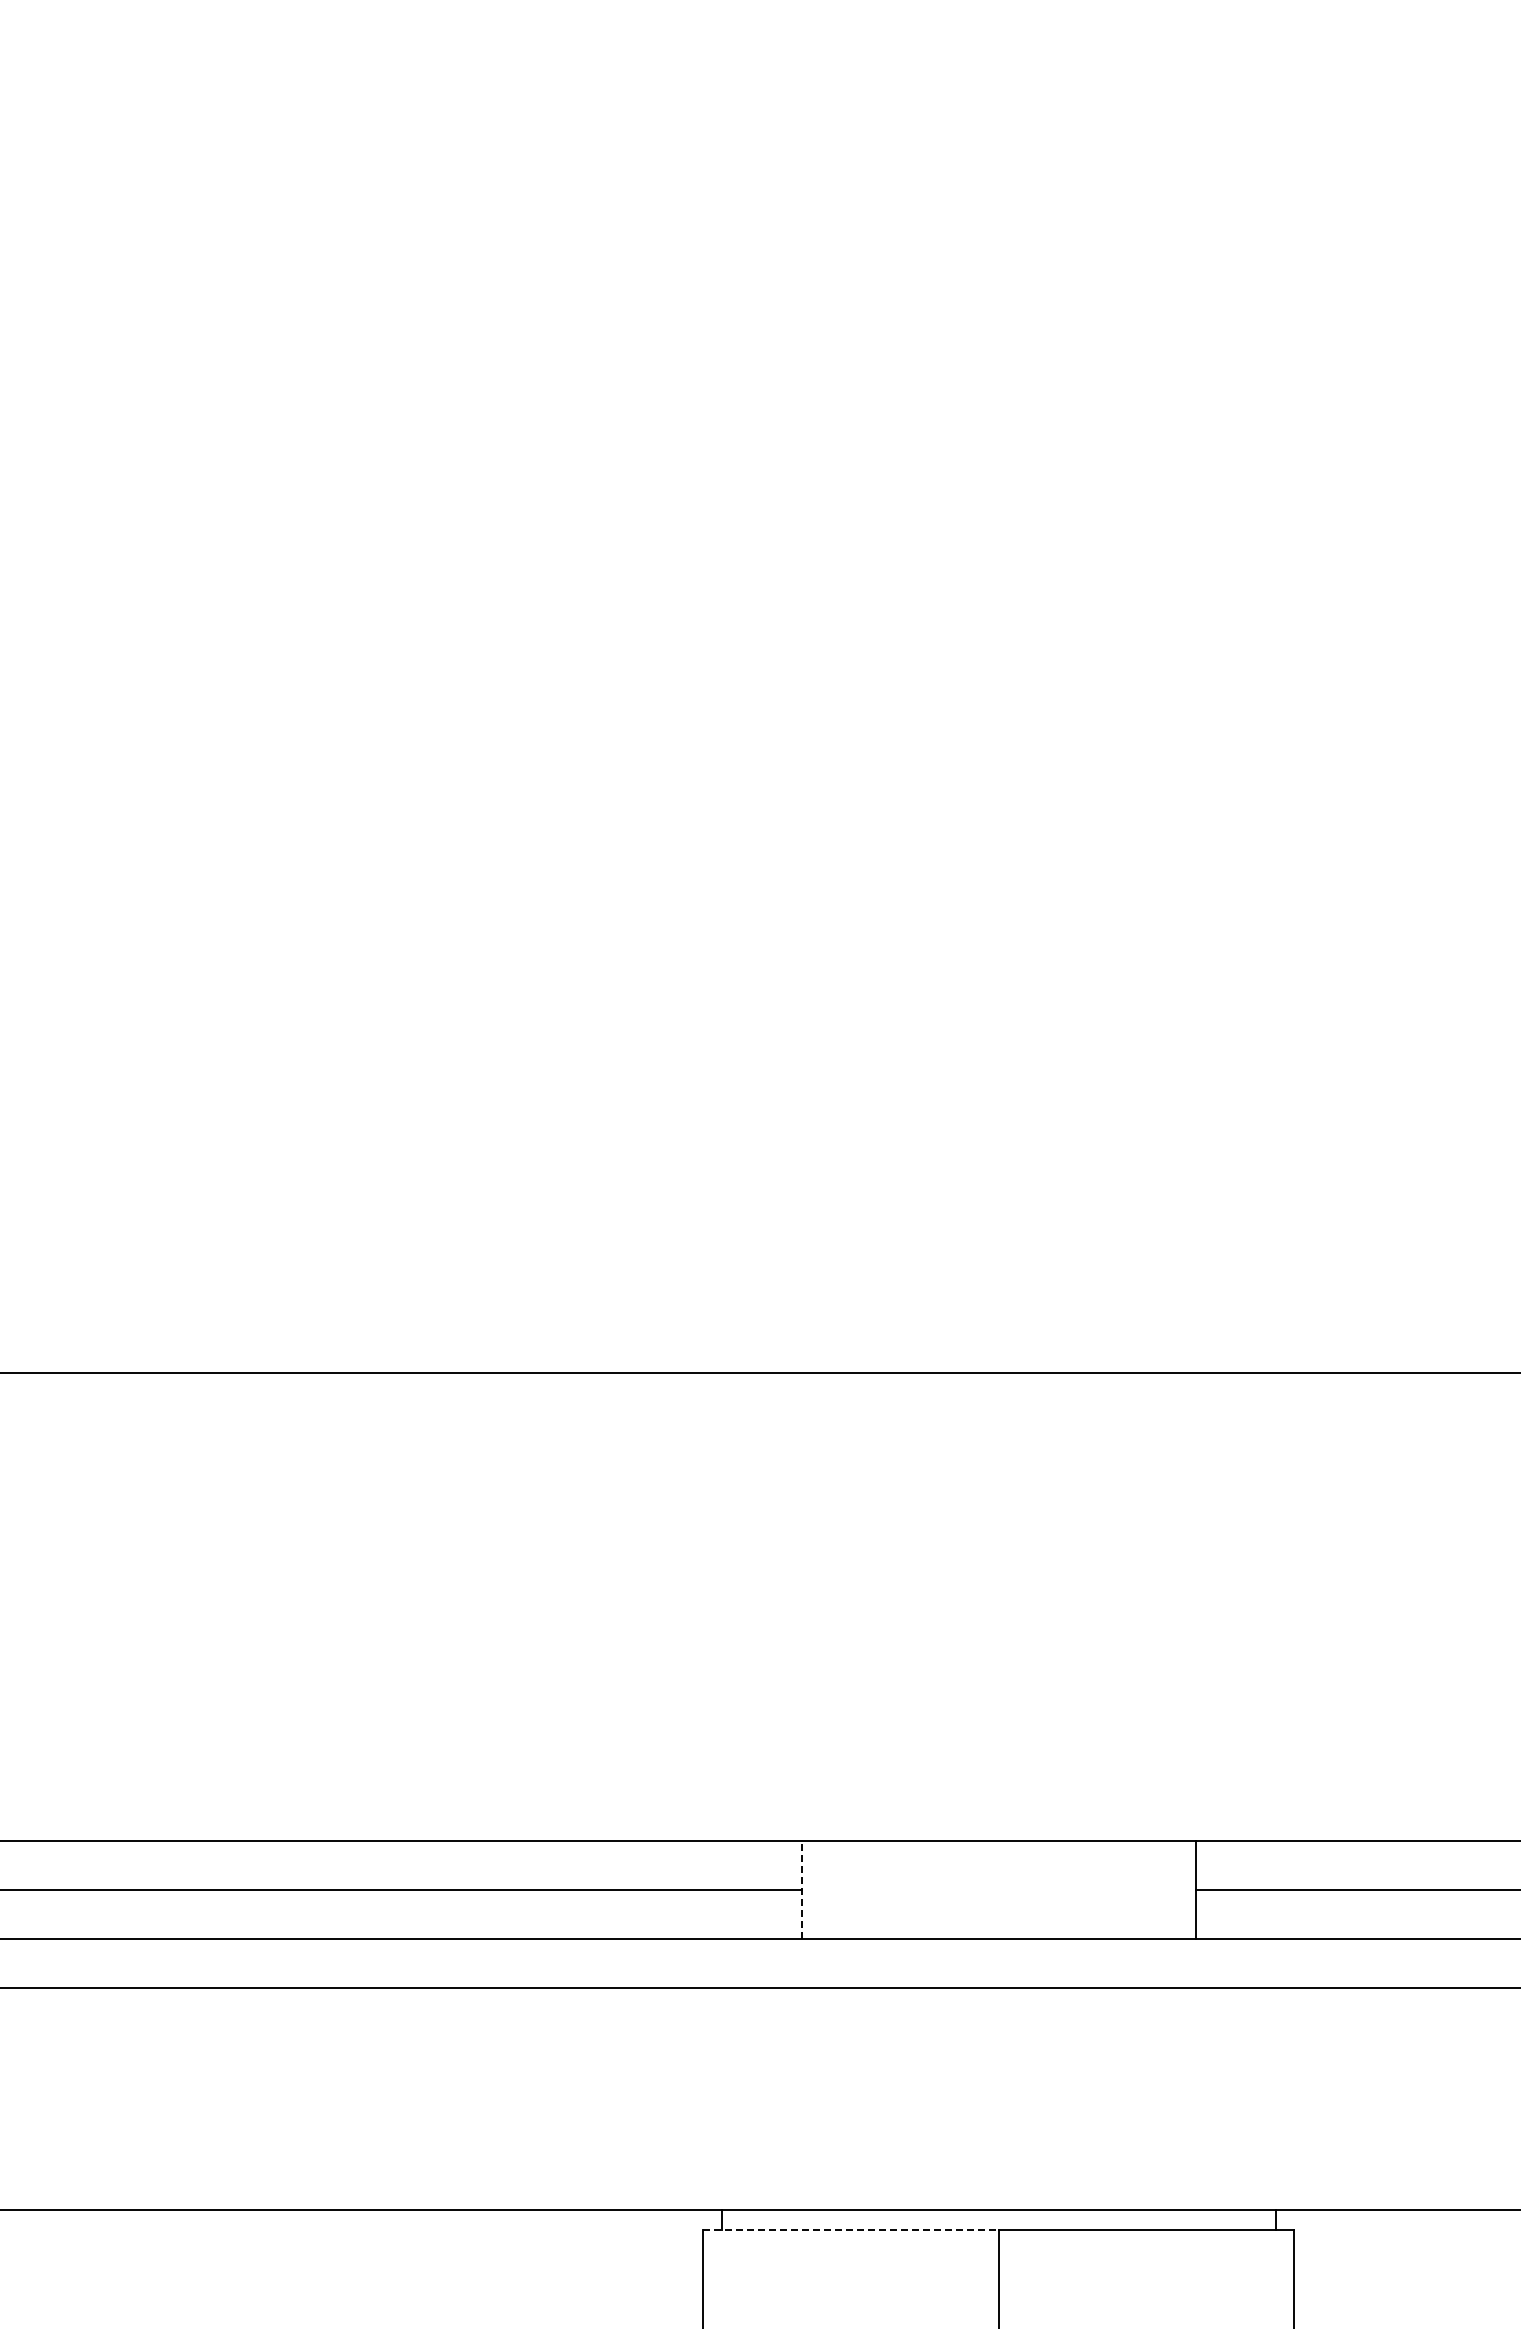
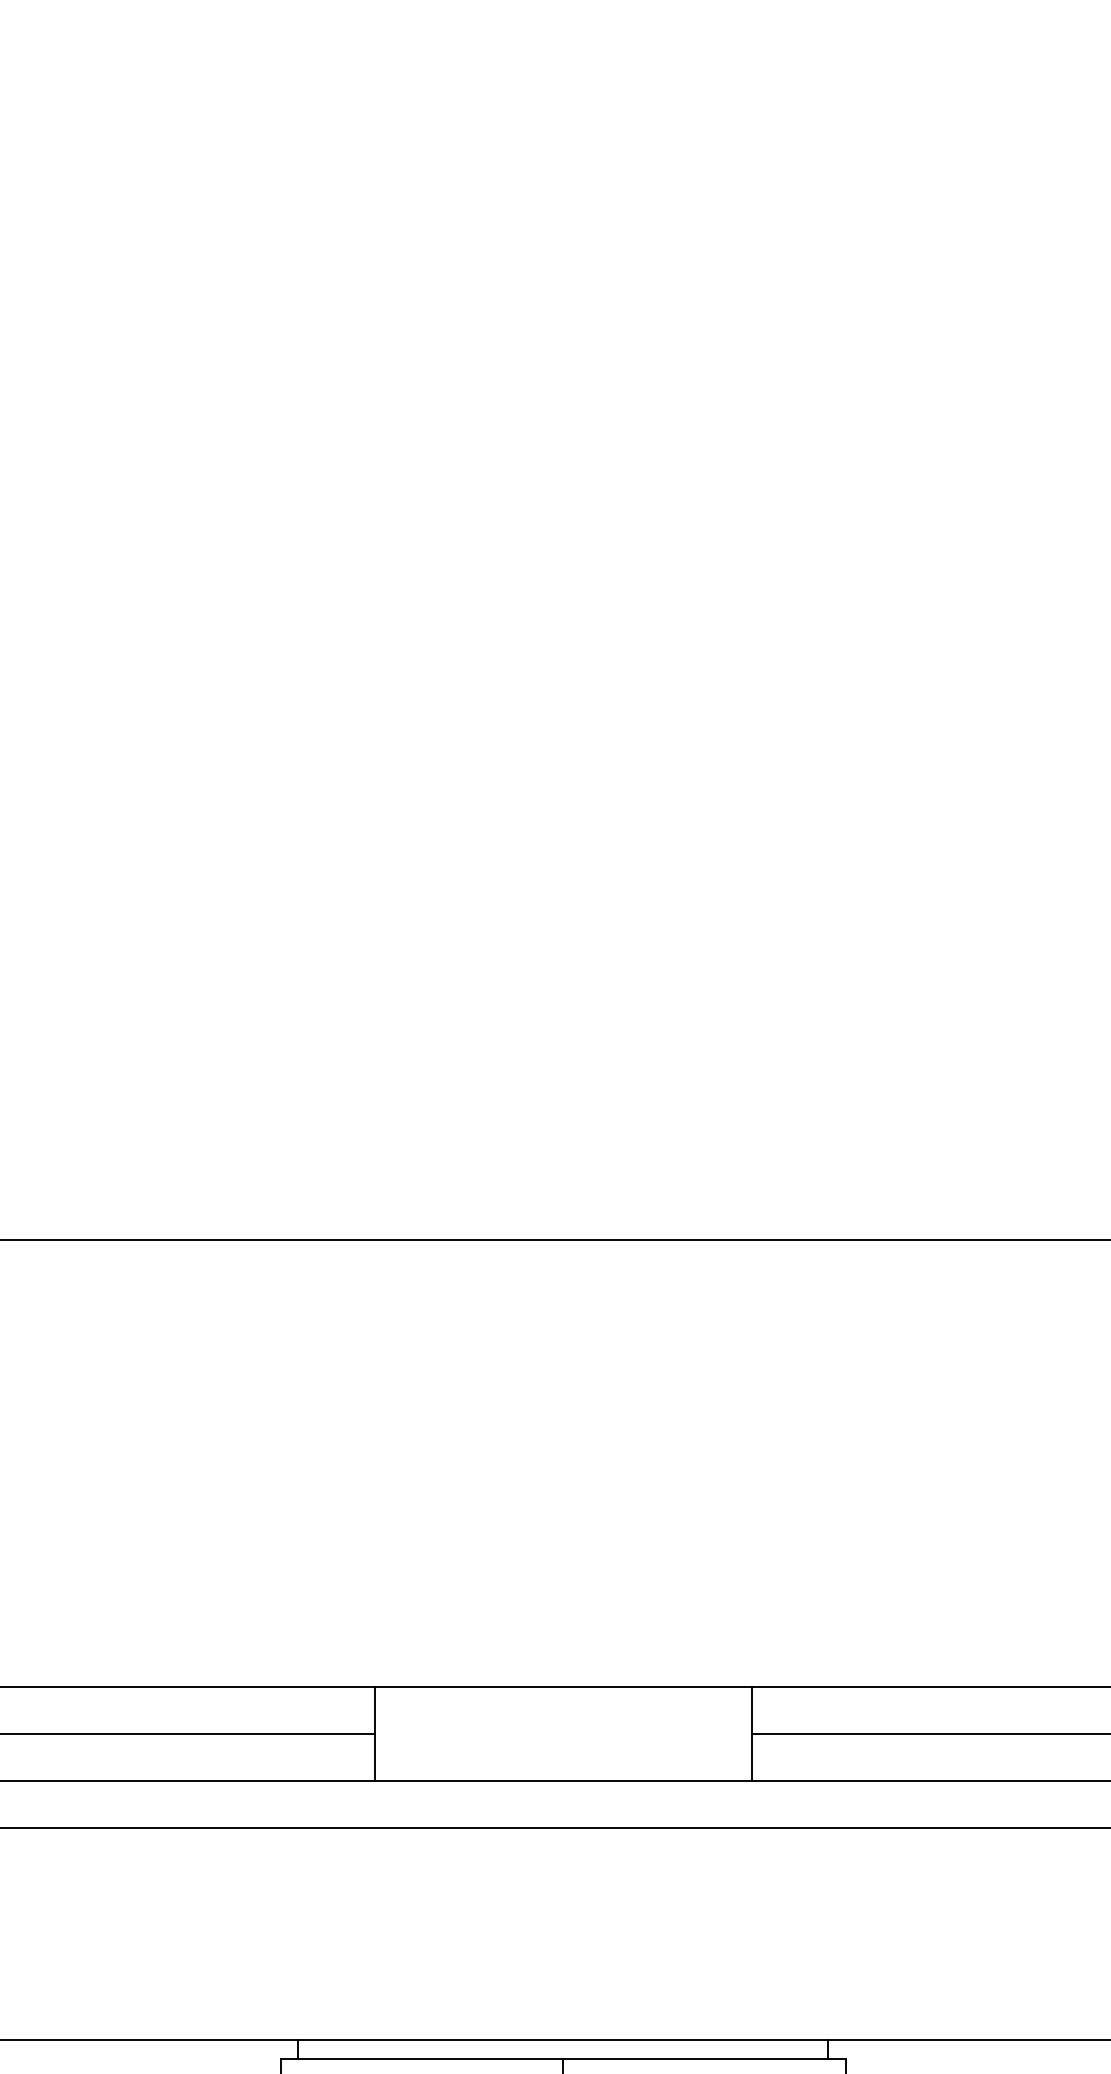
line: (801, 1889) -> (374, 1733), dashed -> solid
line: (851, 2229) -> (422, 2058), dashed -> solid

